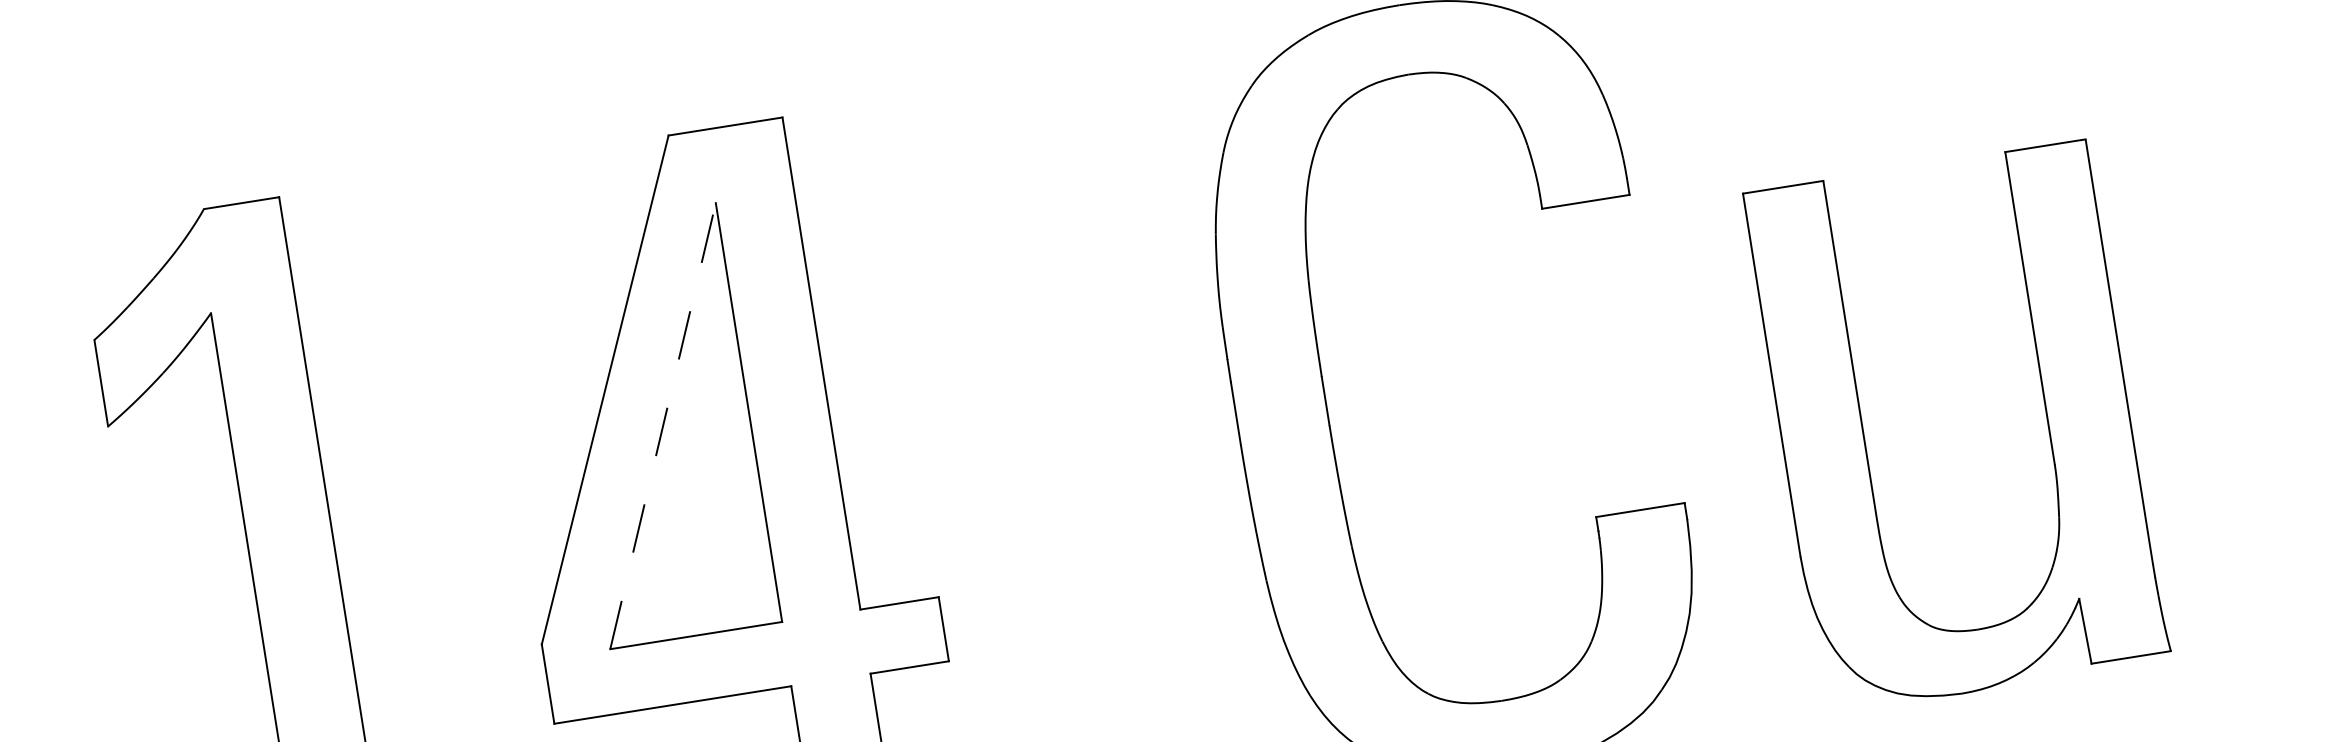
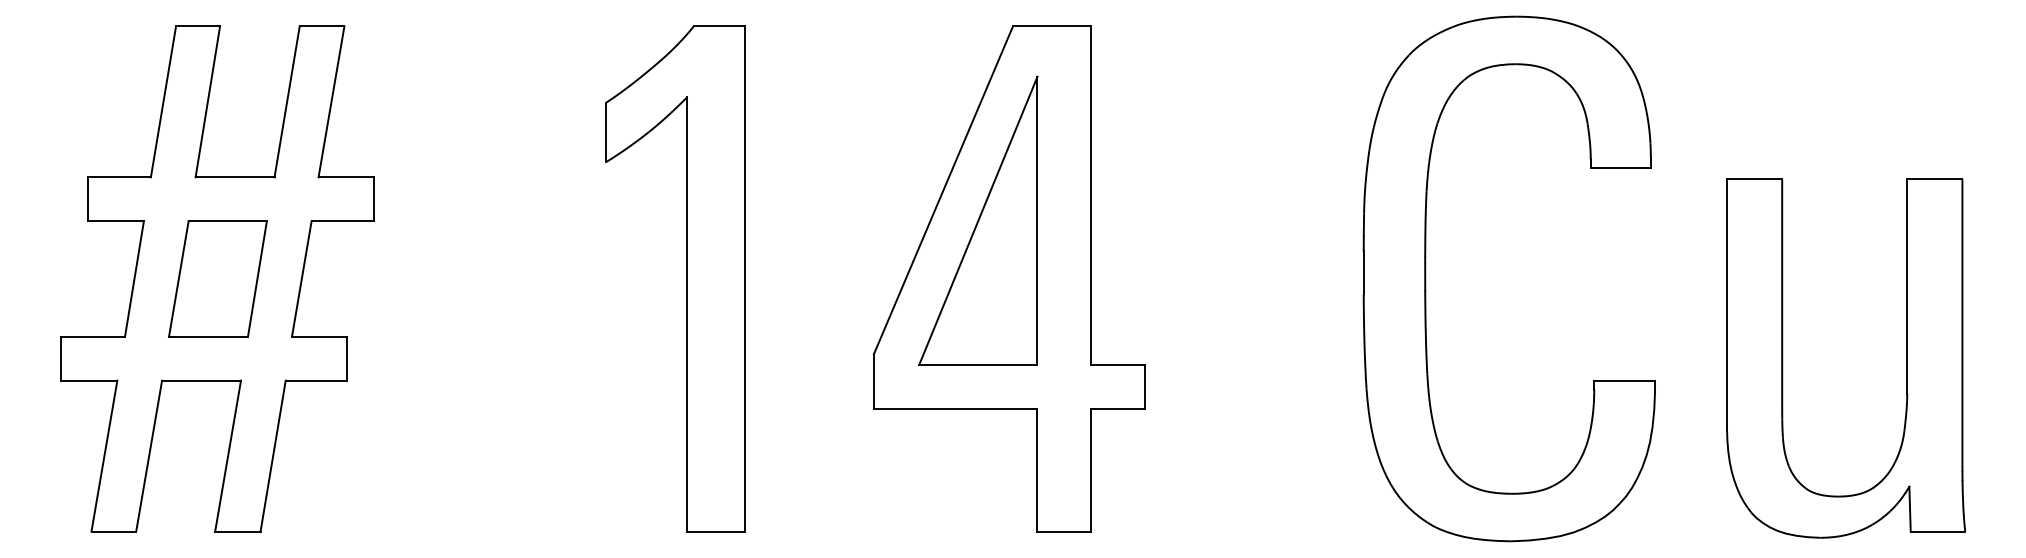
line: (663, 425) -> (978, 220), dashed -> solid

